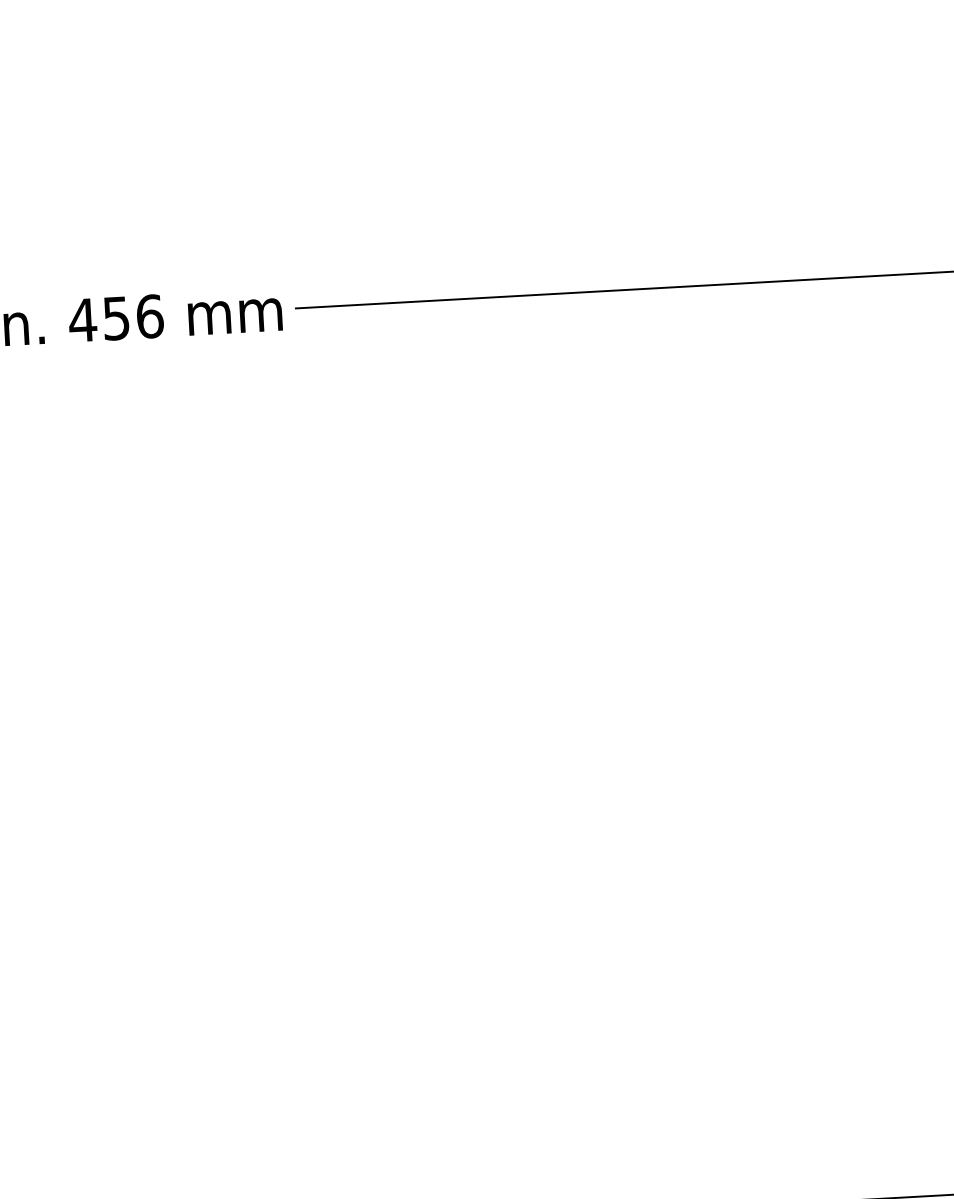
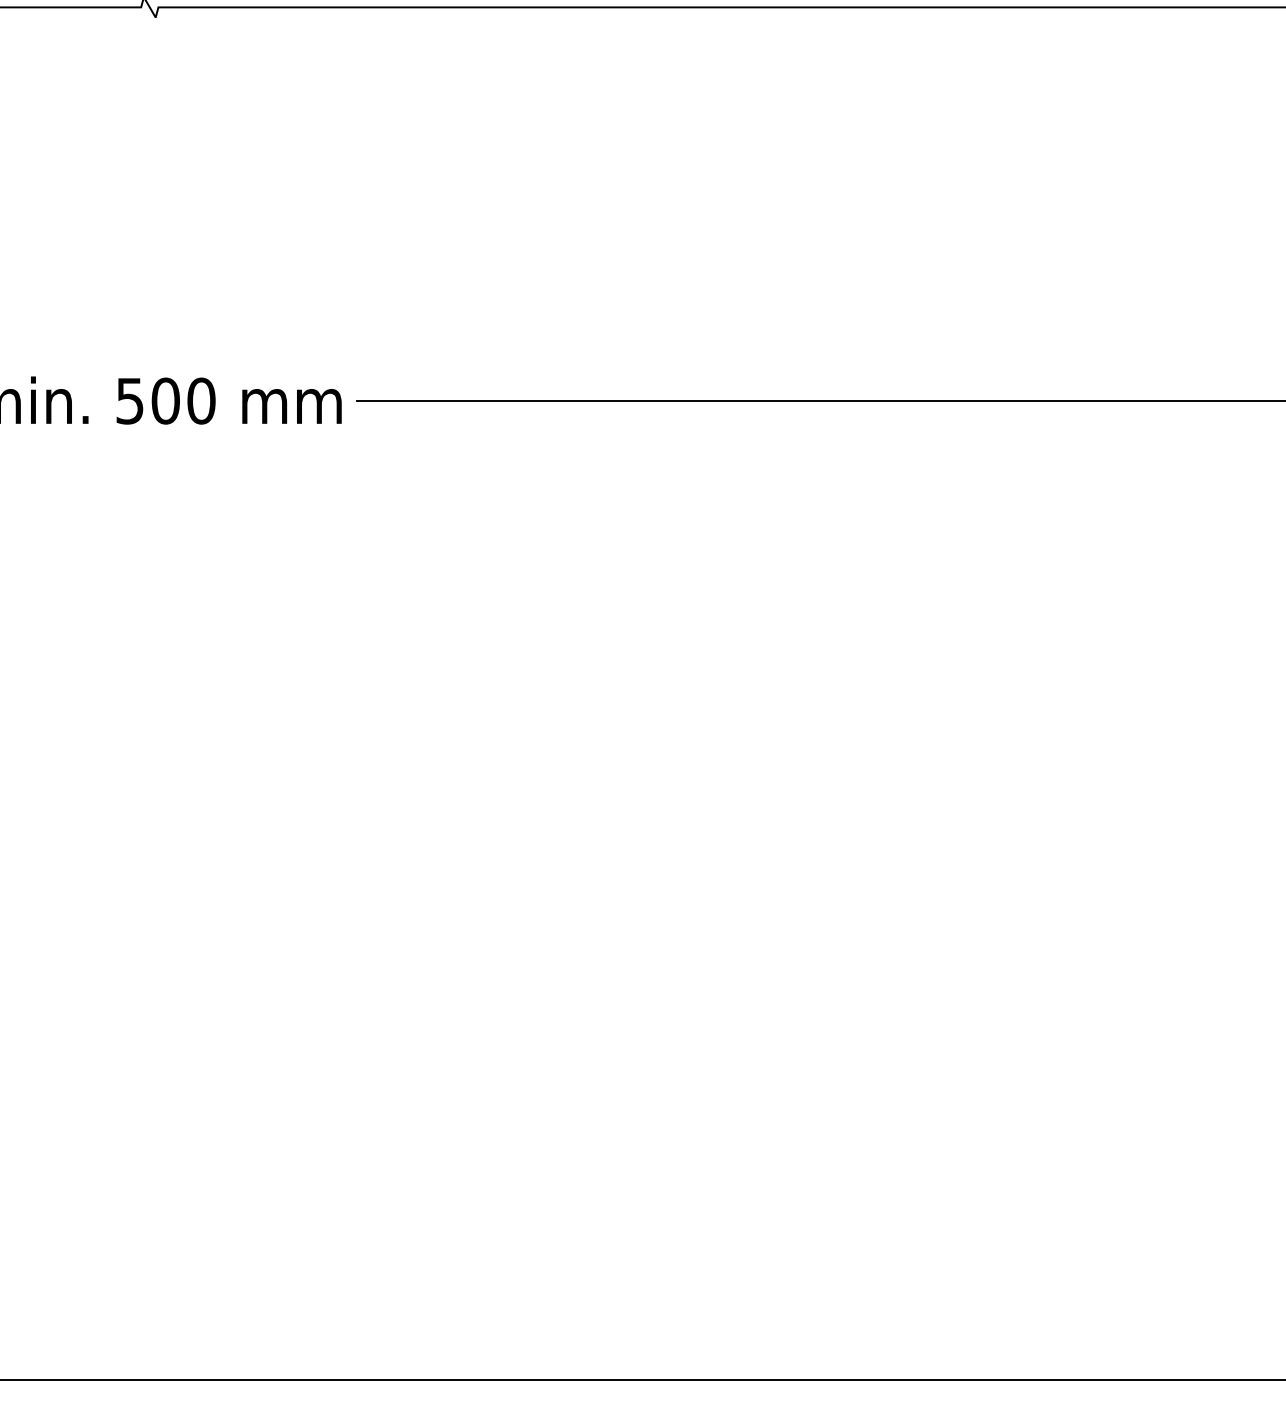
text: (116, 317) -> (165, 400), 456 -> 500

